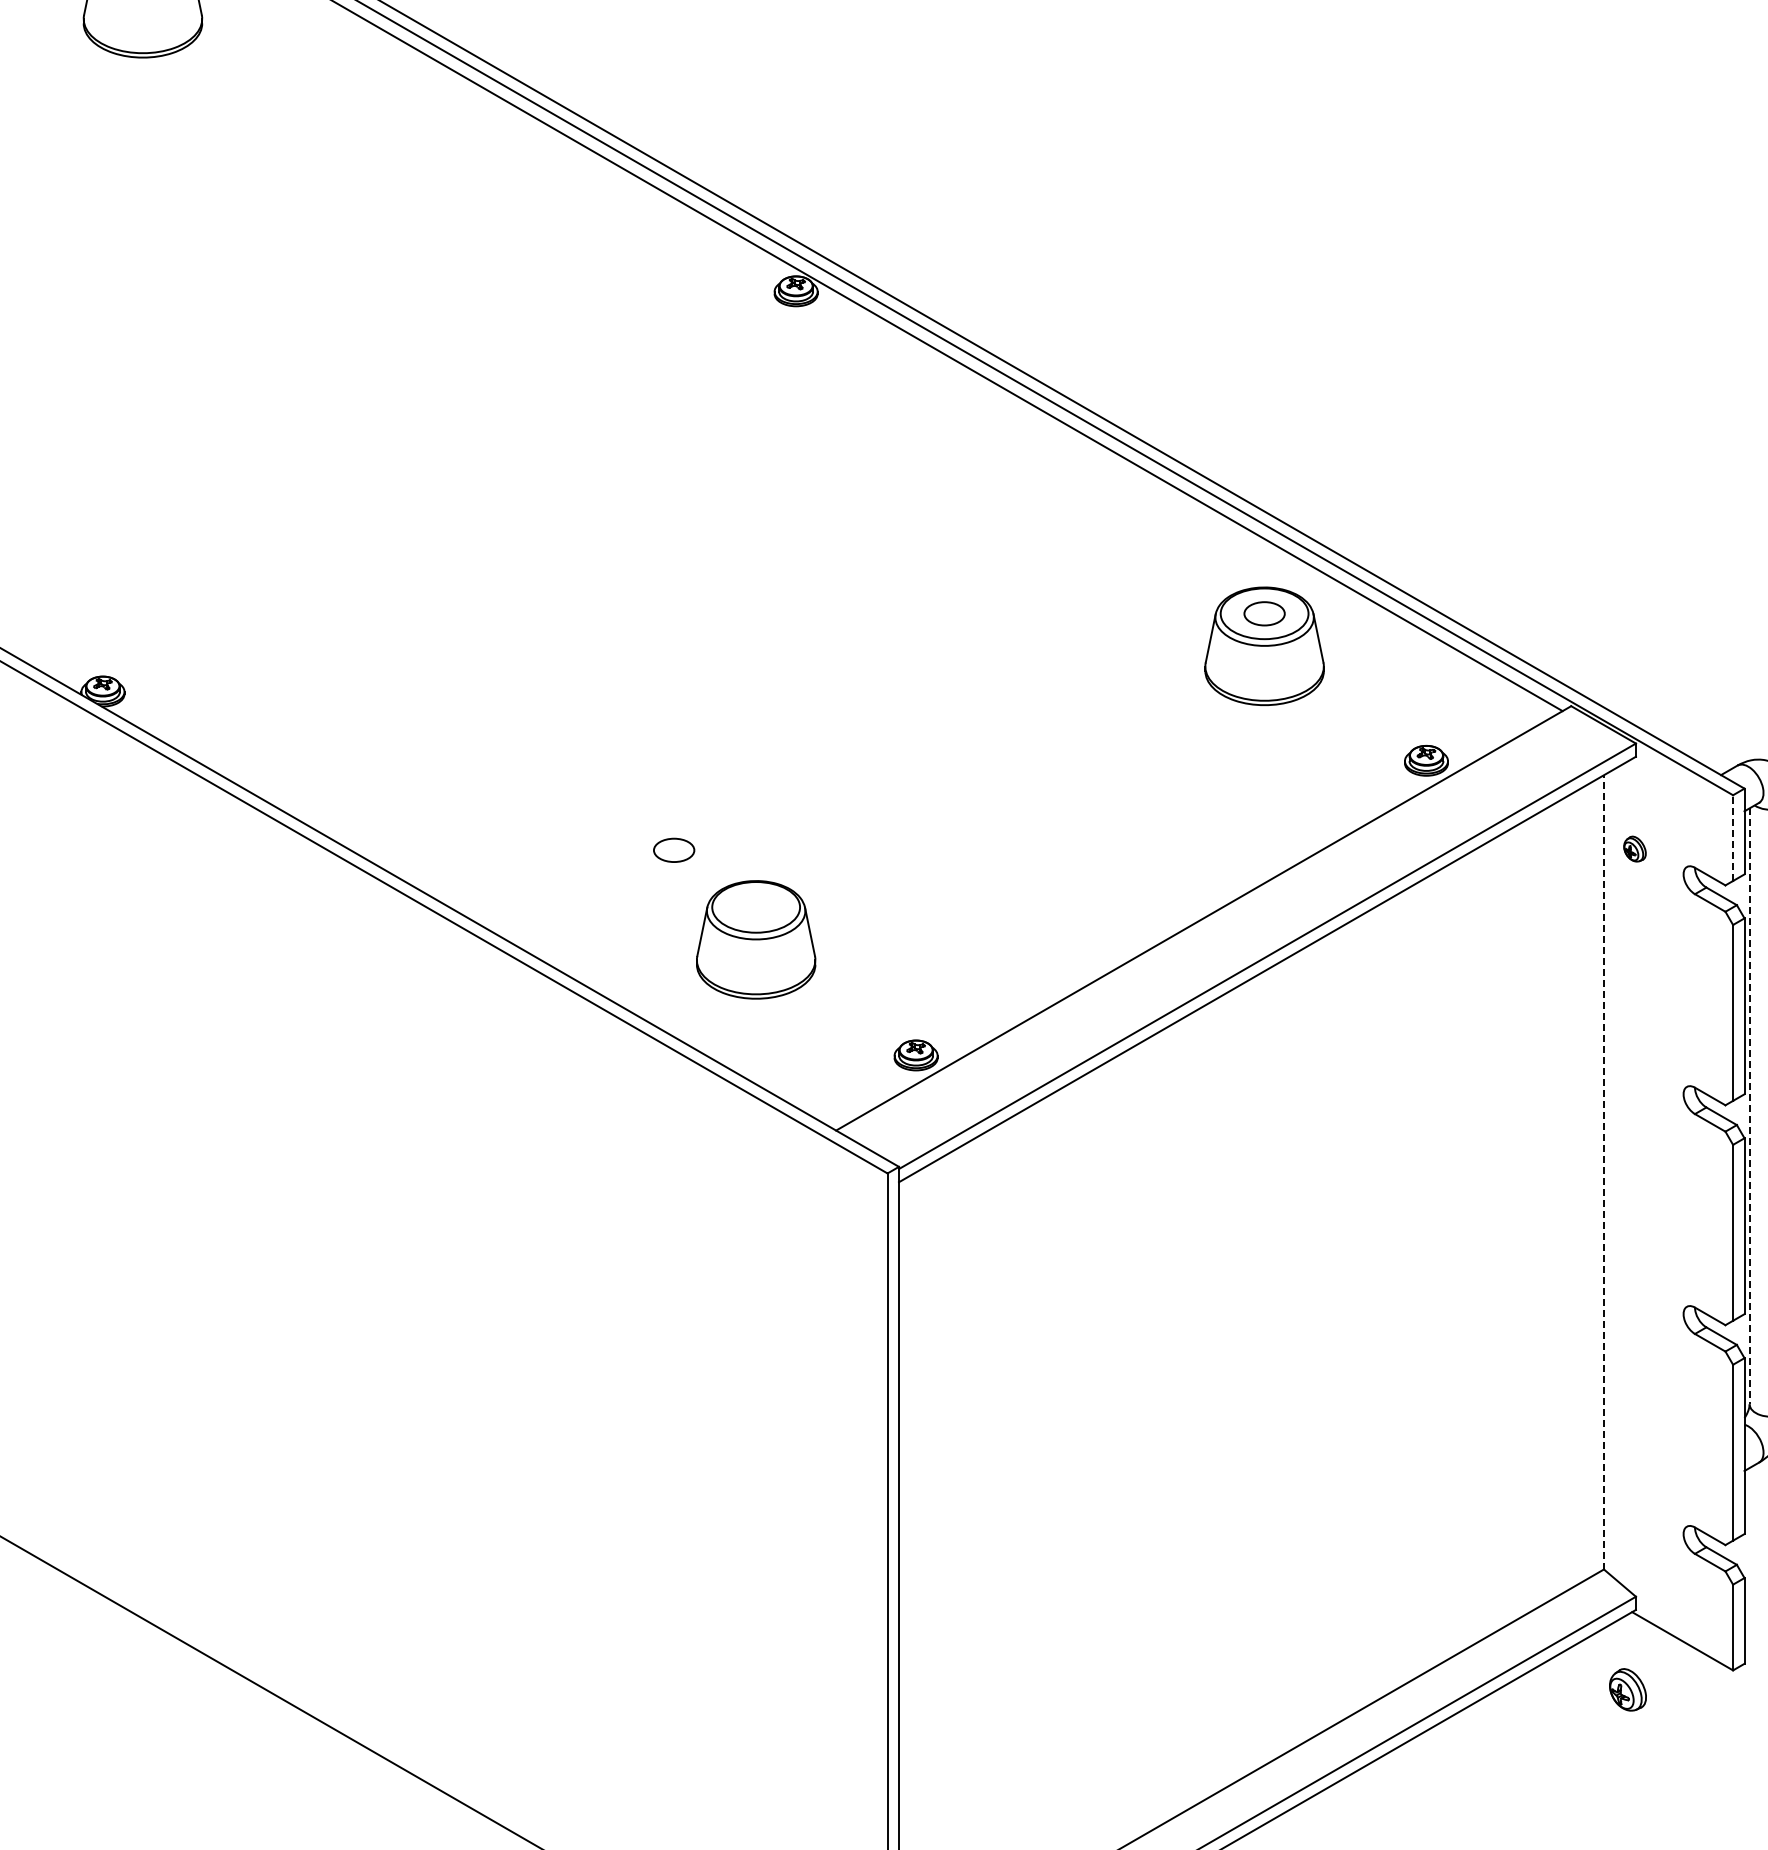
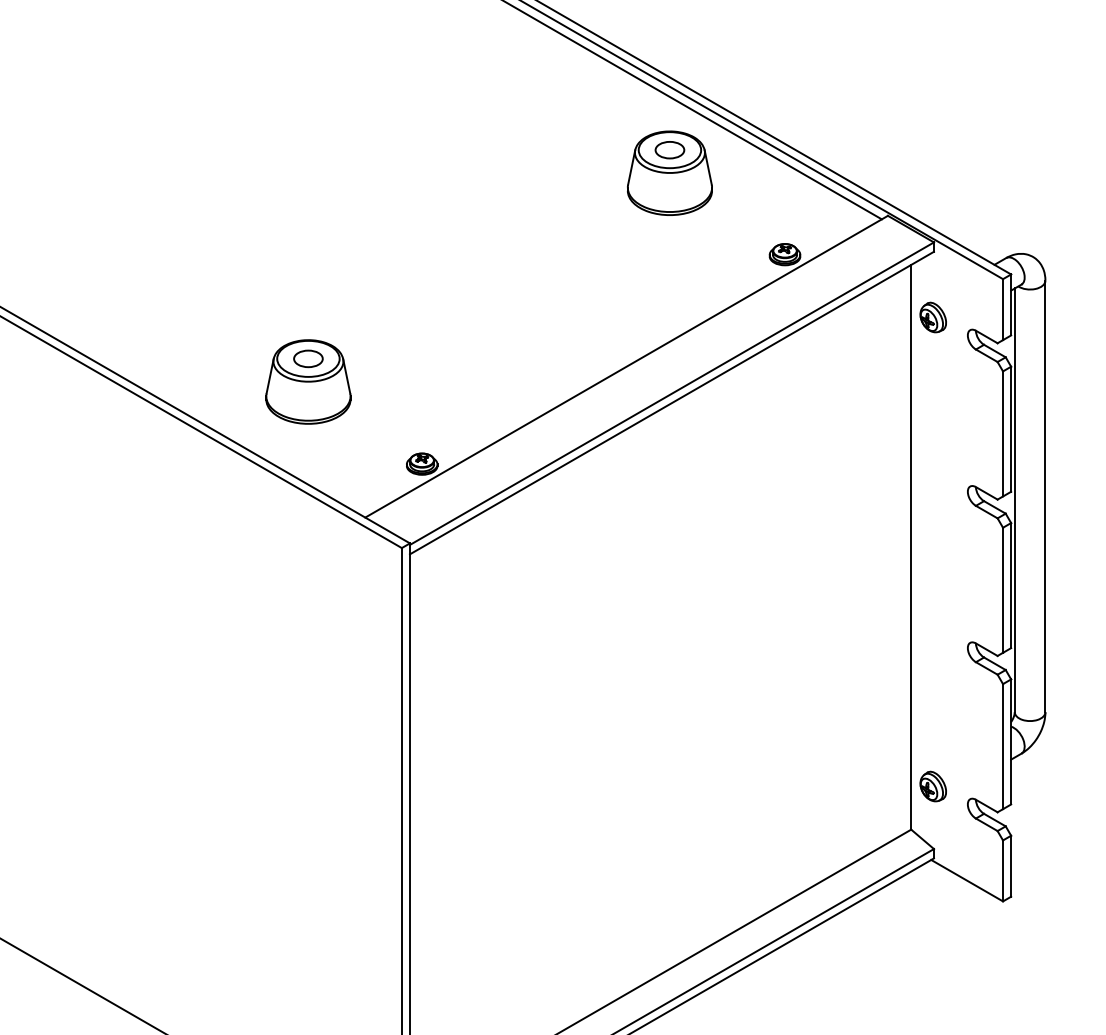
line: (1733, 838) -> (1003, 309), dashed -> solid
part: (1634, 848) -> (932, 317), size x1.67
part: (674, 849) -> (308, 358), moved
line: (1749, 1106) -> (1014, 500), dashed -> solid
line: (1603, 1171) -> (910, 546), dashed -> solid
part: (1627, 1689) -> (932, 786), moved

